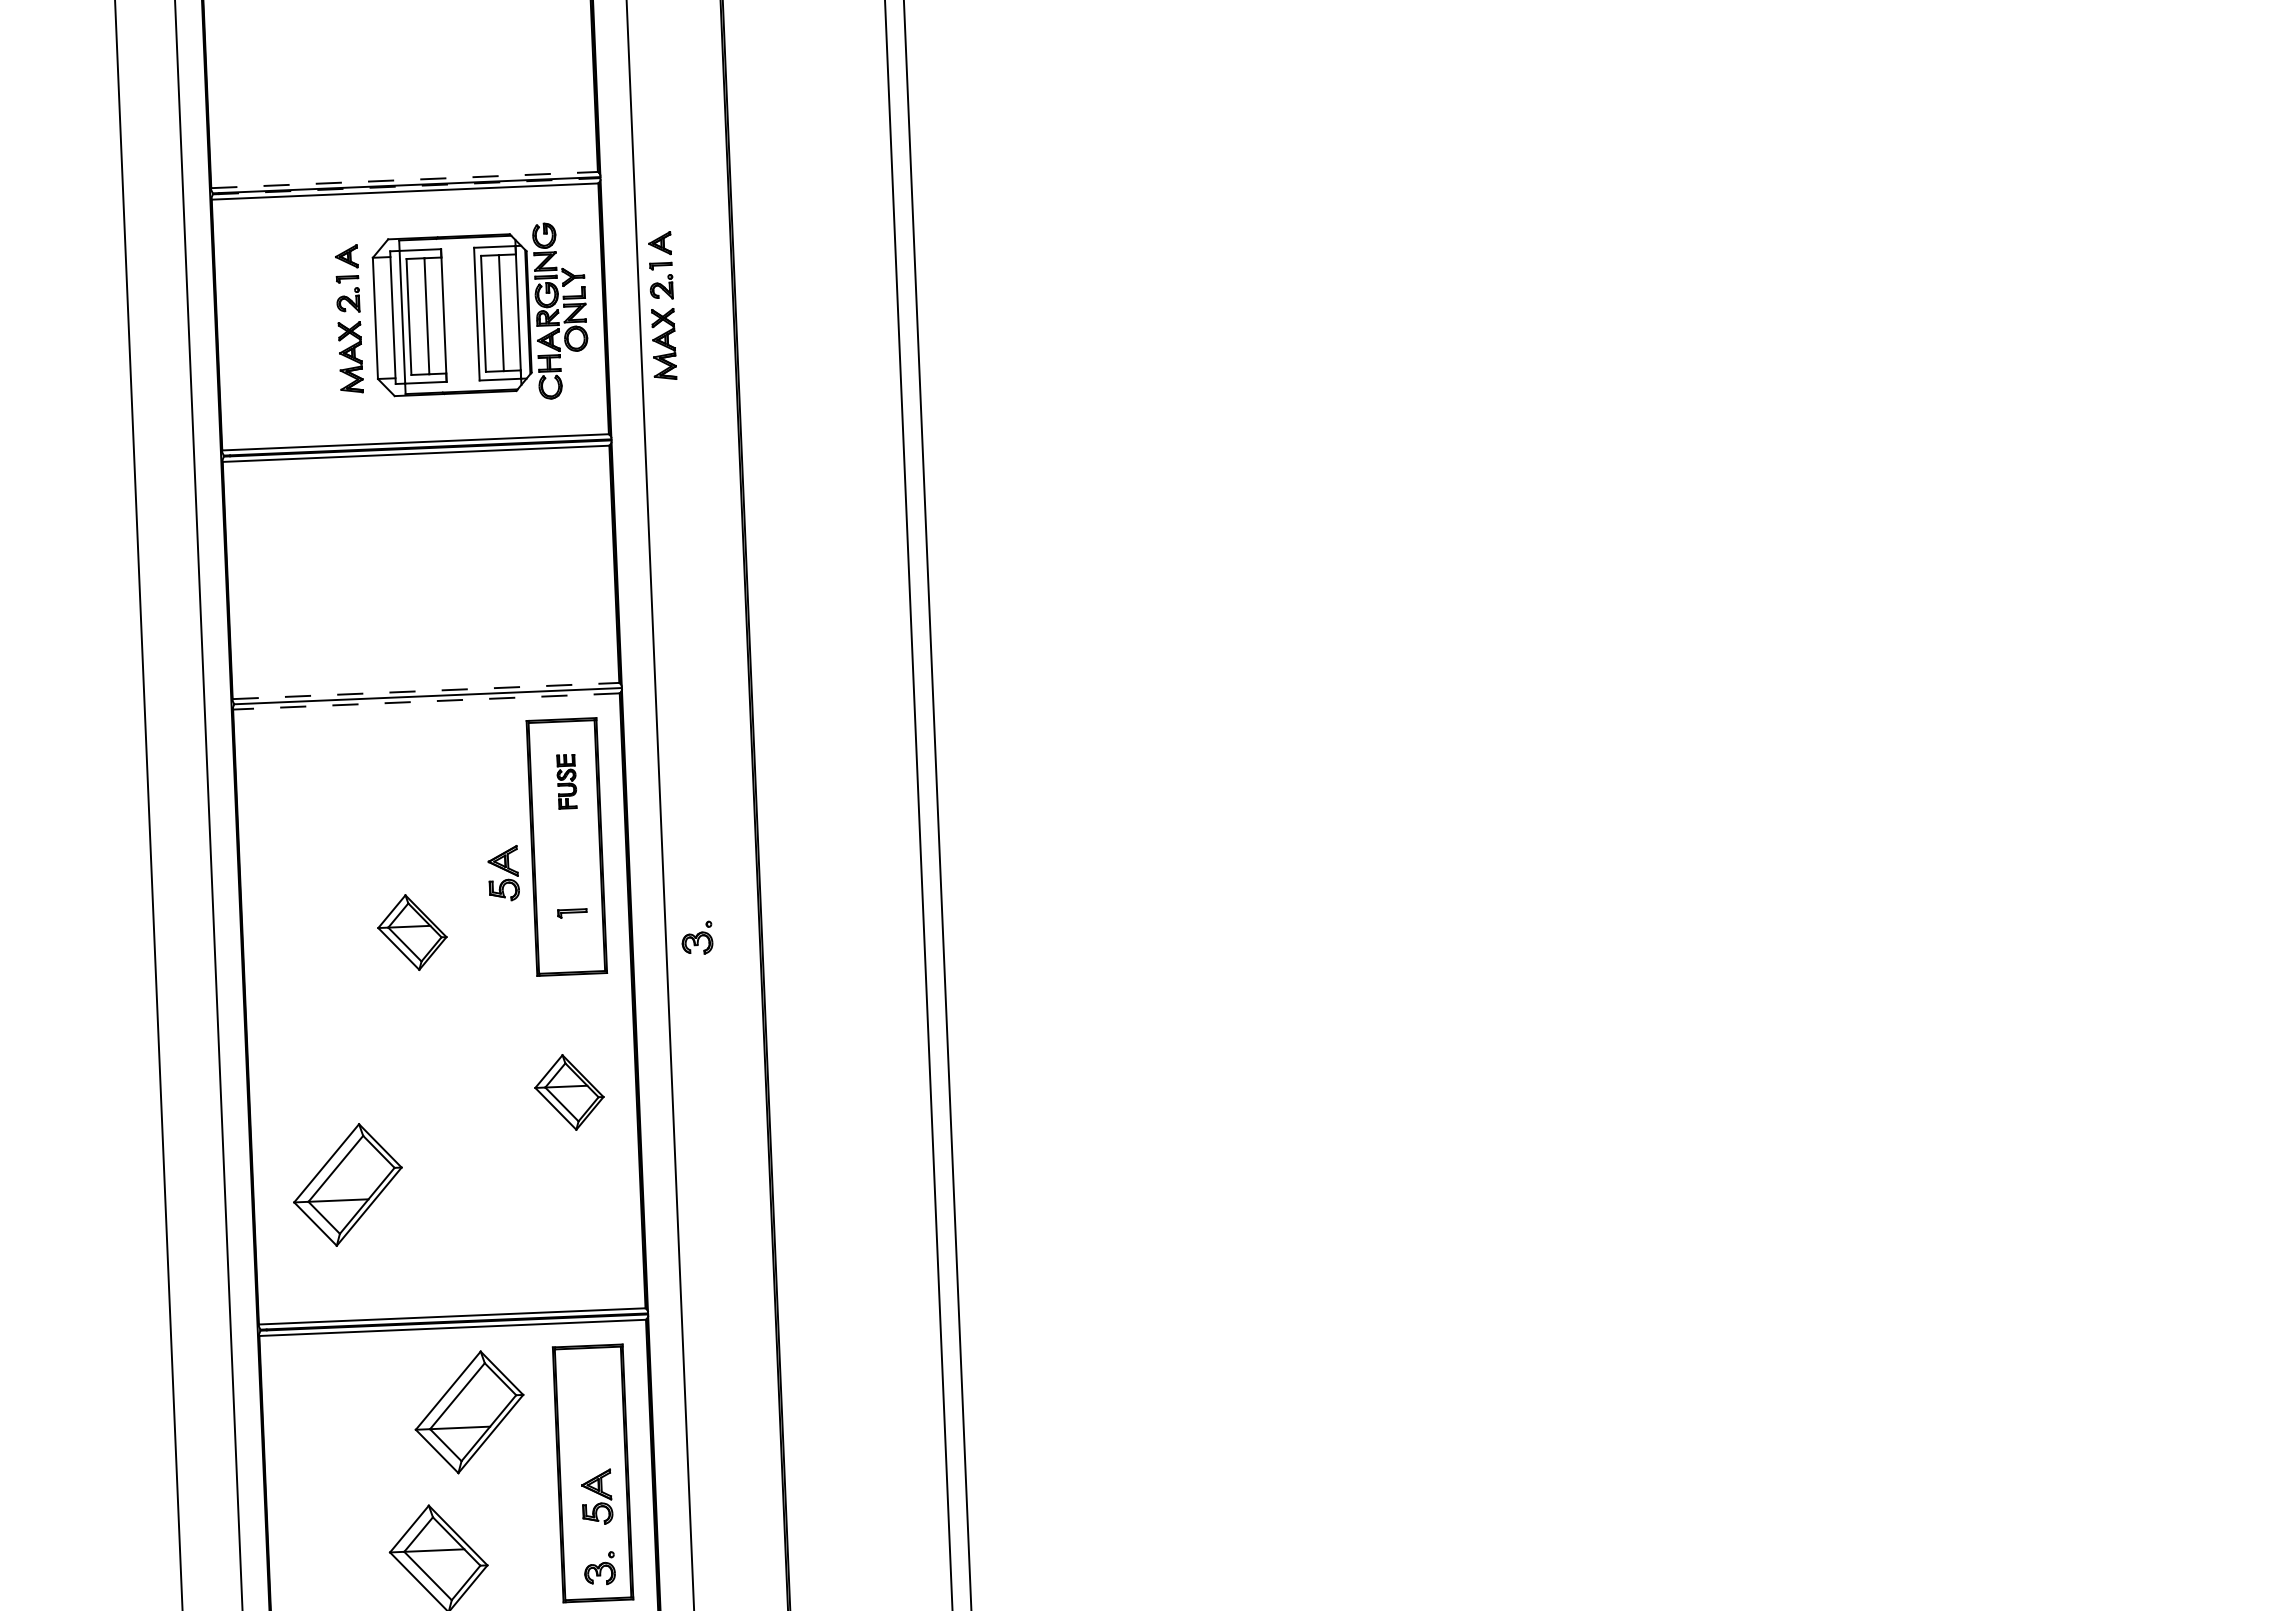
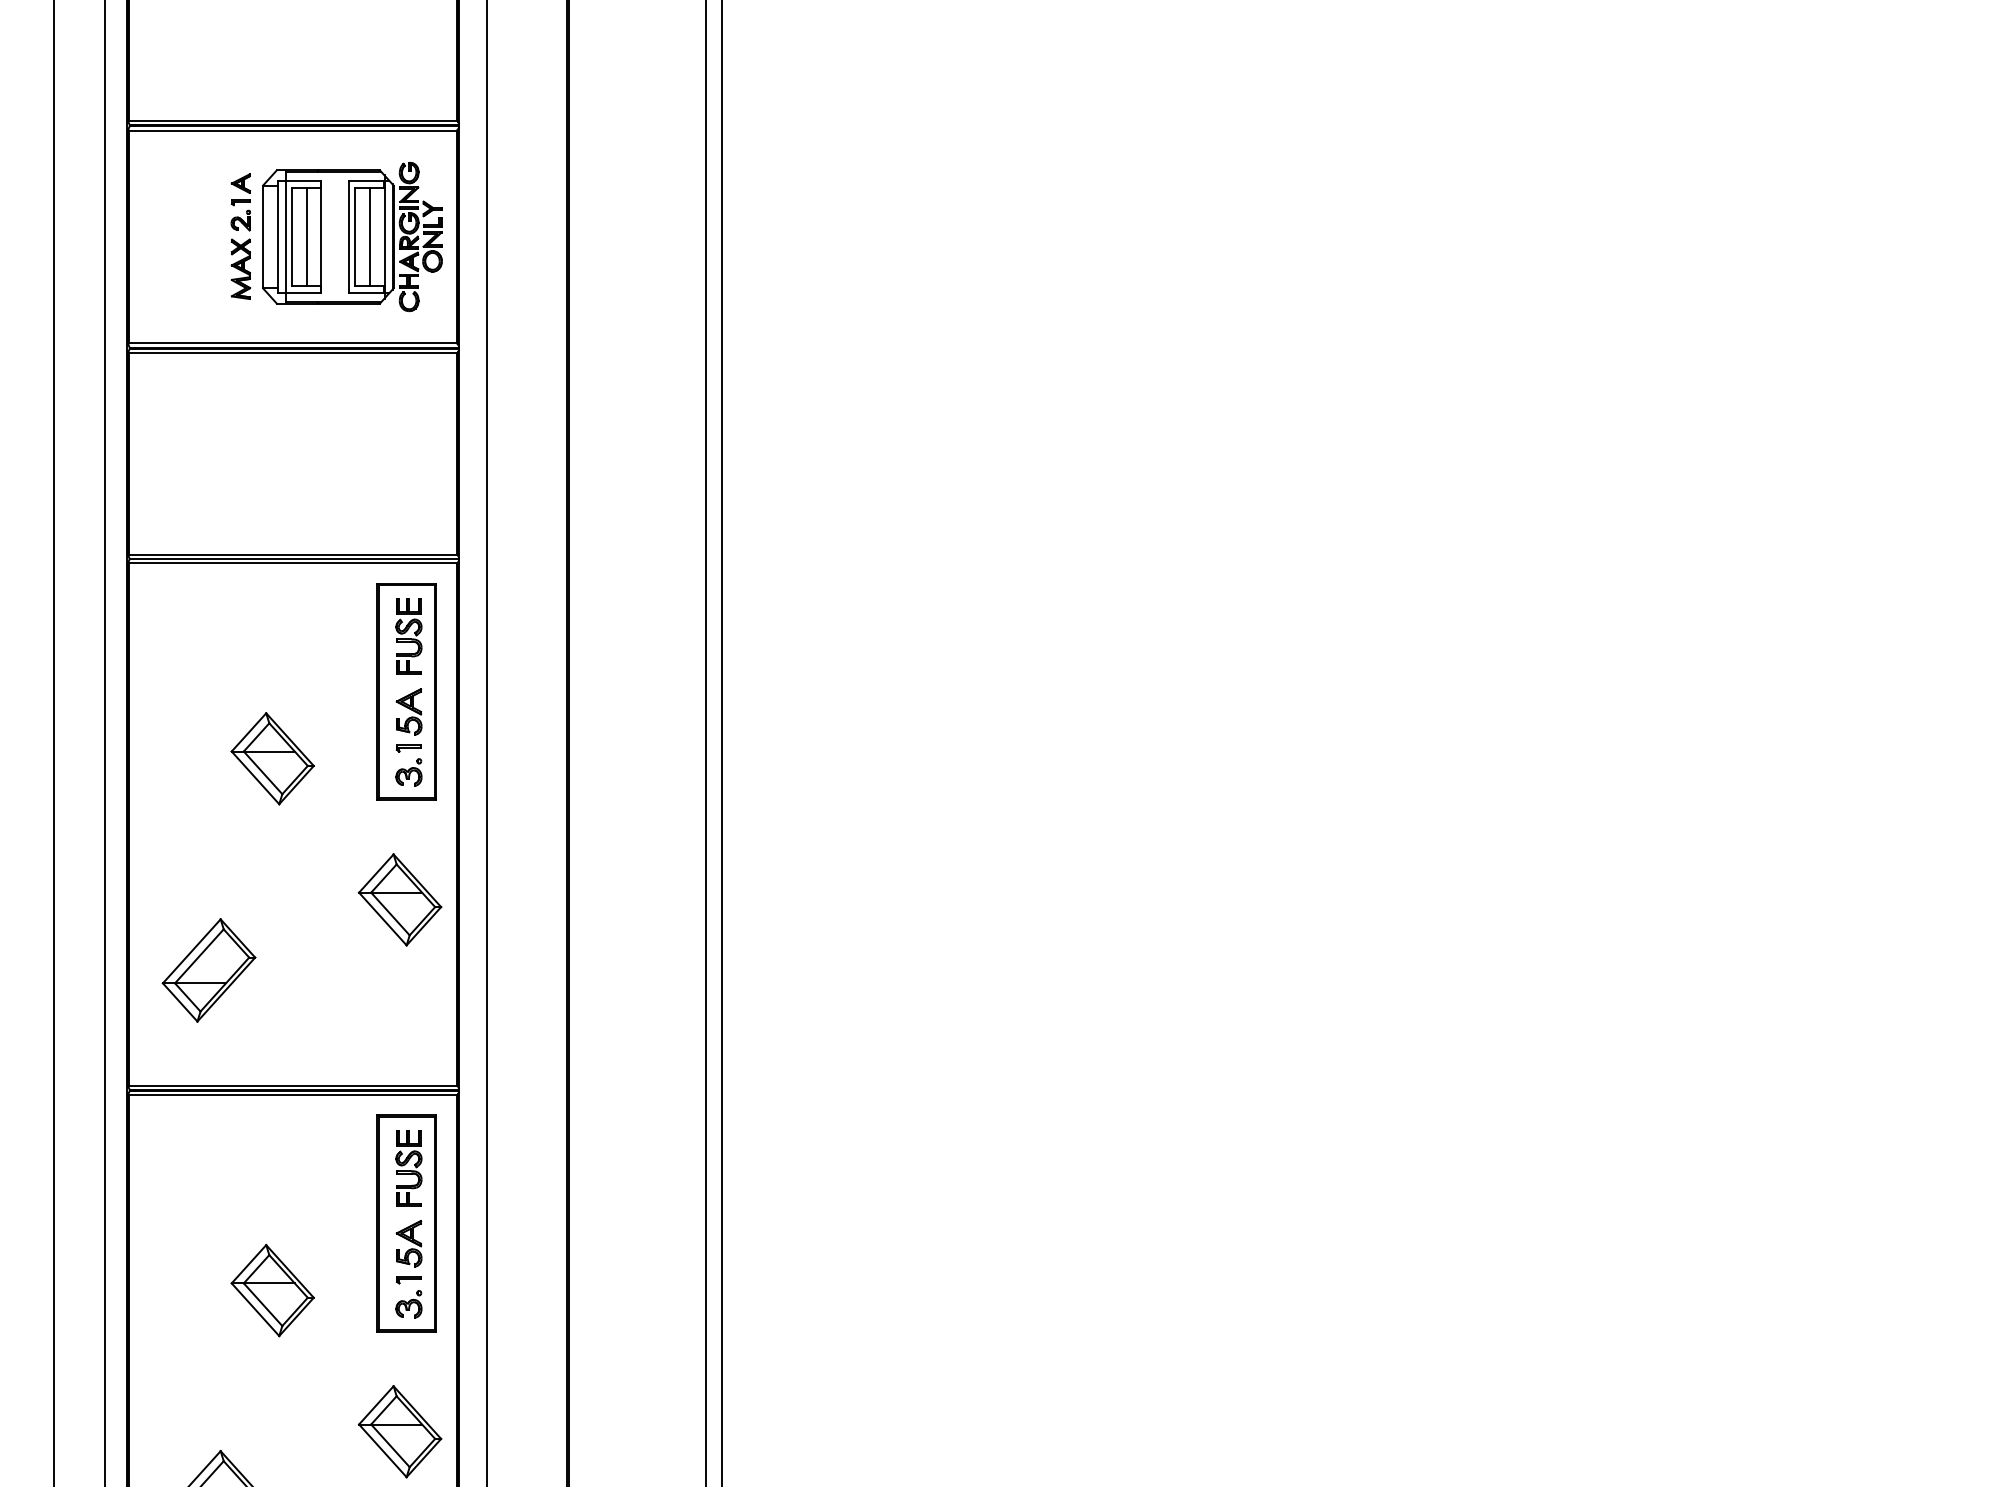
line: (405, 179) -> (293, 120), dashed -> solid
line: (406, 186) -> (294, 126), dashed -> solid
part: (659, 298) -> (504, 230), removed
line: (426, 690) -> (293, 554), dashed -> solid
line: (426, 701) -> (292, 563), dashed -> solid
part: (566, 781) -> (408, 636), size x1.67
part: (502, 872) -> (408, 711), moved
part: (412, 932) -> (272, 758), size x1.43
part: (696, 937) -> (408, 772), moved
part: (568, 1092) -> (399, 899), size x1.43
part: (592, 1408) -> (408, 1168), added
part: (468, 1412) -> (303, 1167), removed
part: (598, 1540) -> (408, 1280), added

